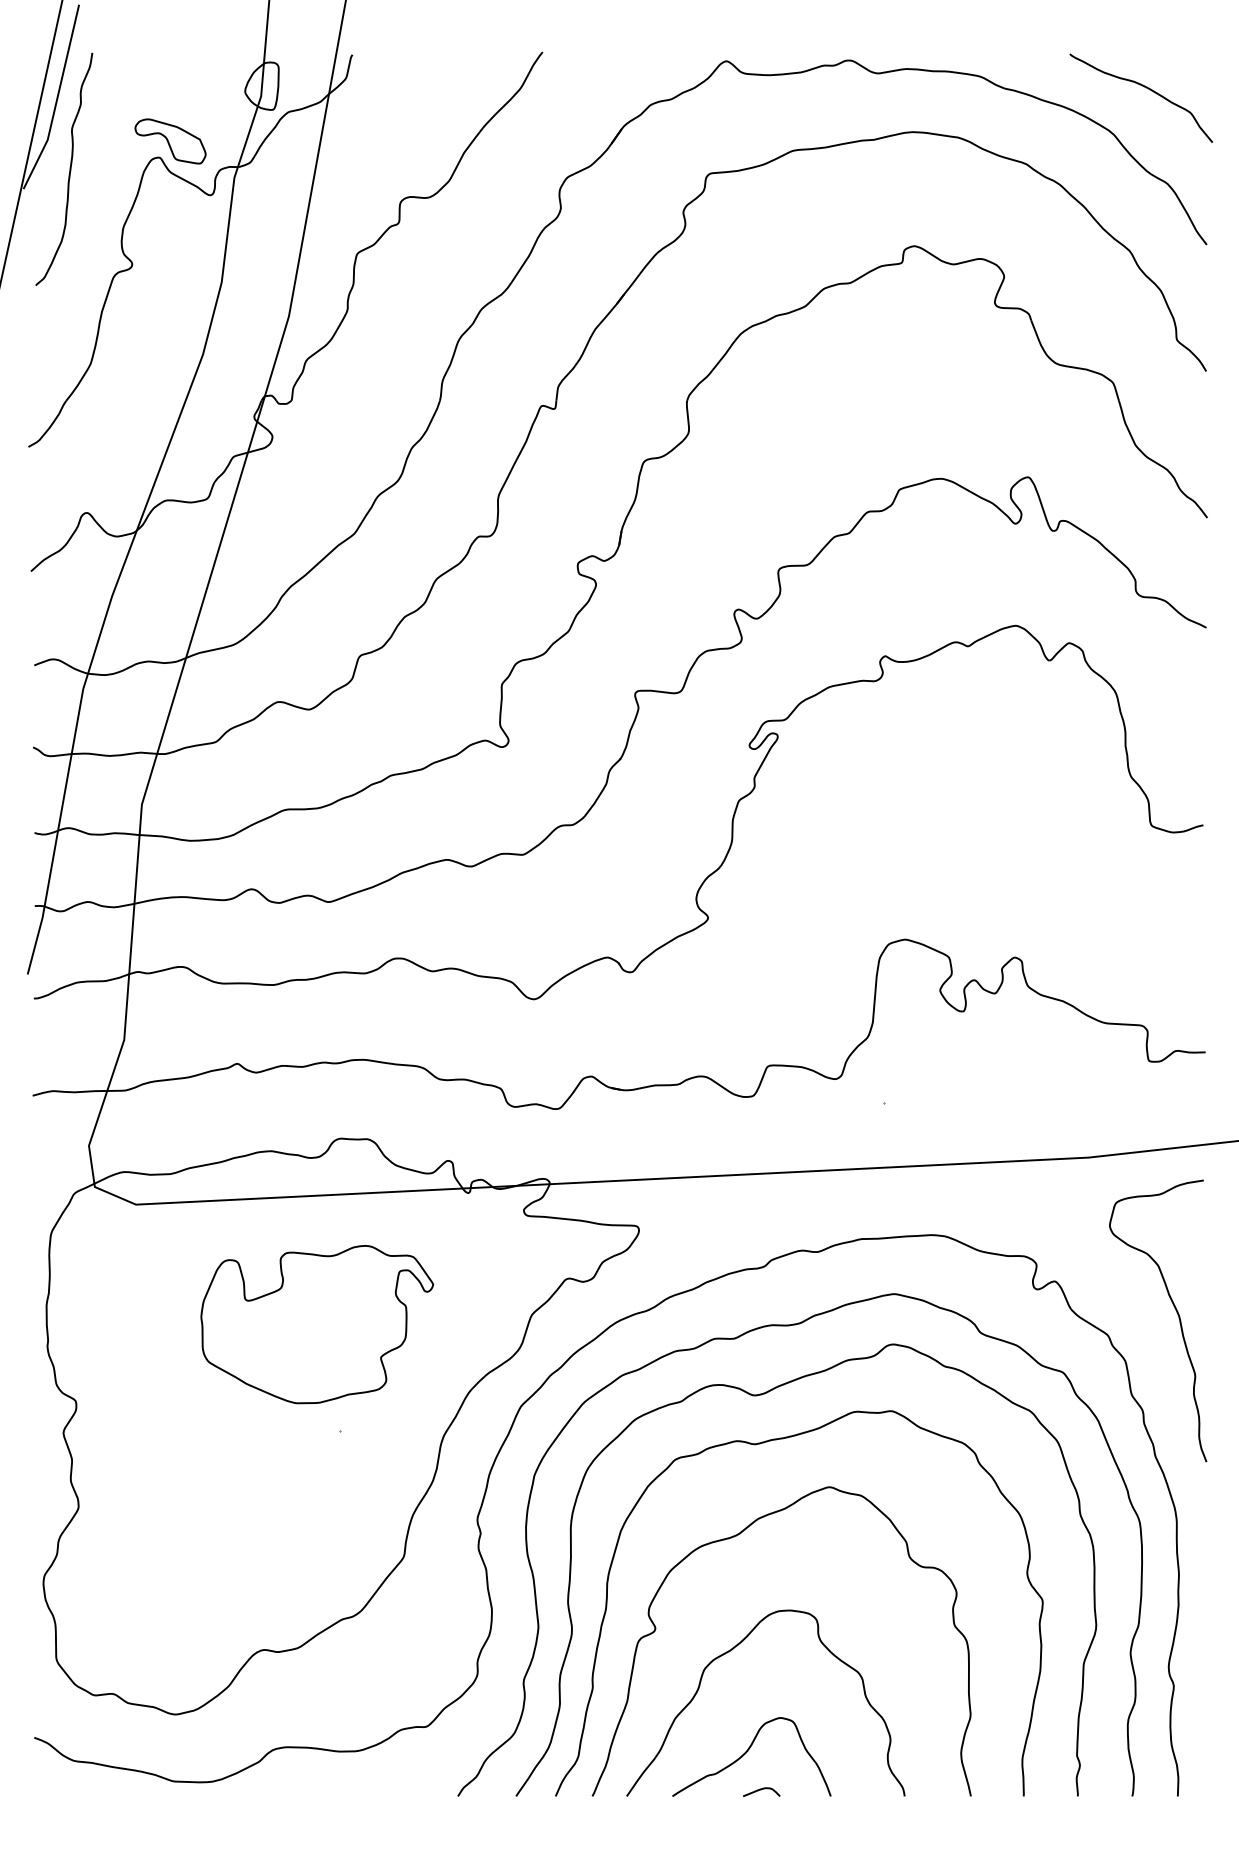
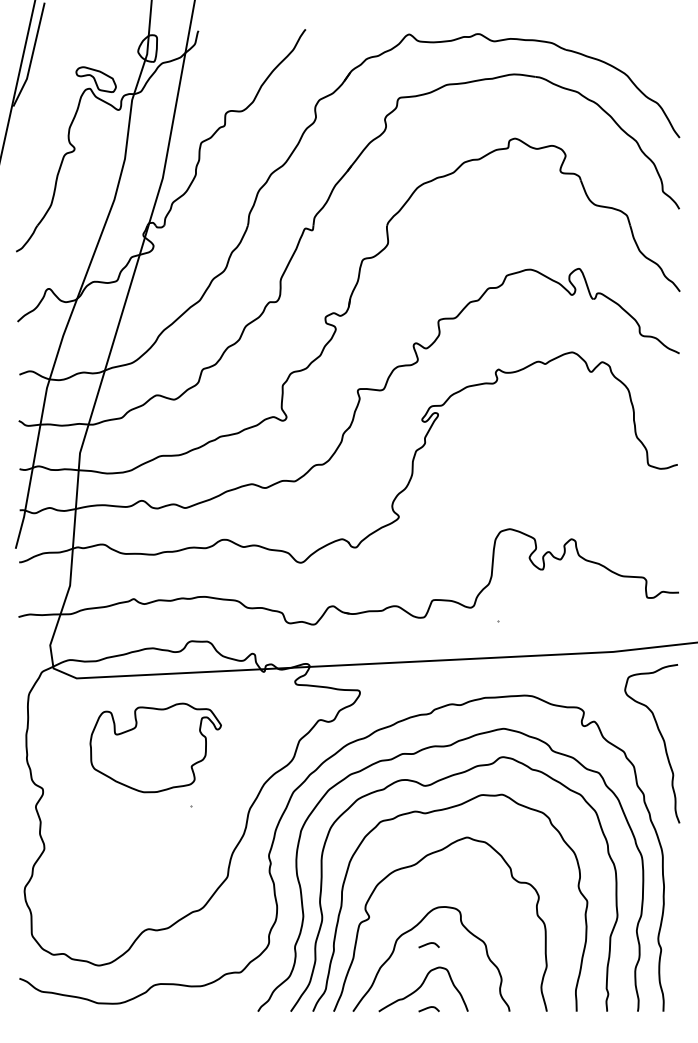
curve: (1145, 89) -> (645, 50), removed
curve: (68, 169) -> (38, 95), removed
part: (316, 1323) -> (155, 747), moved
curve: (760, 1677) -> (428, 944), added

